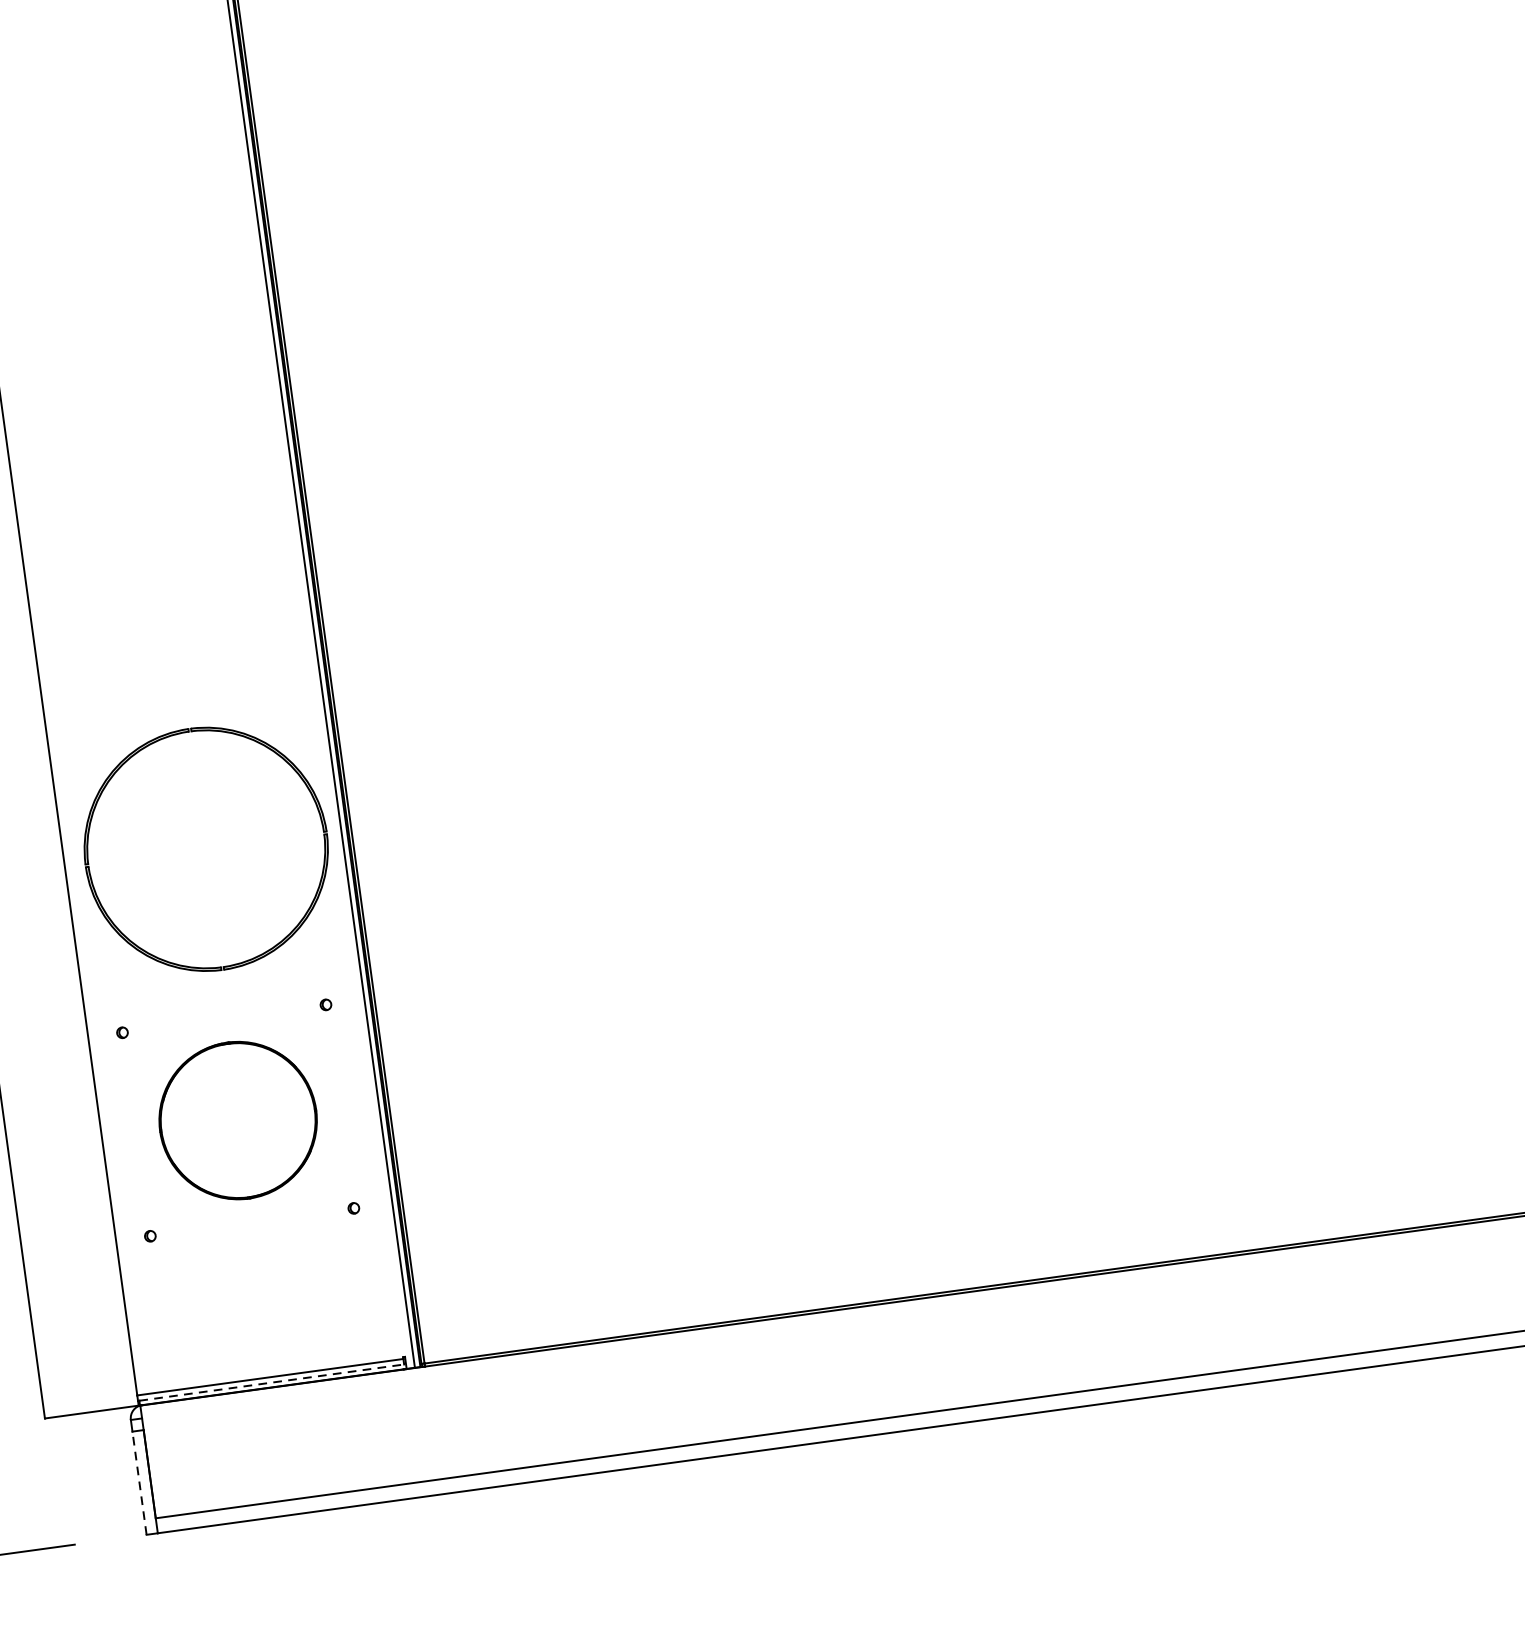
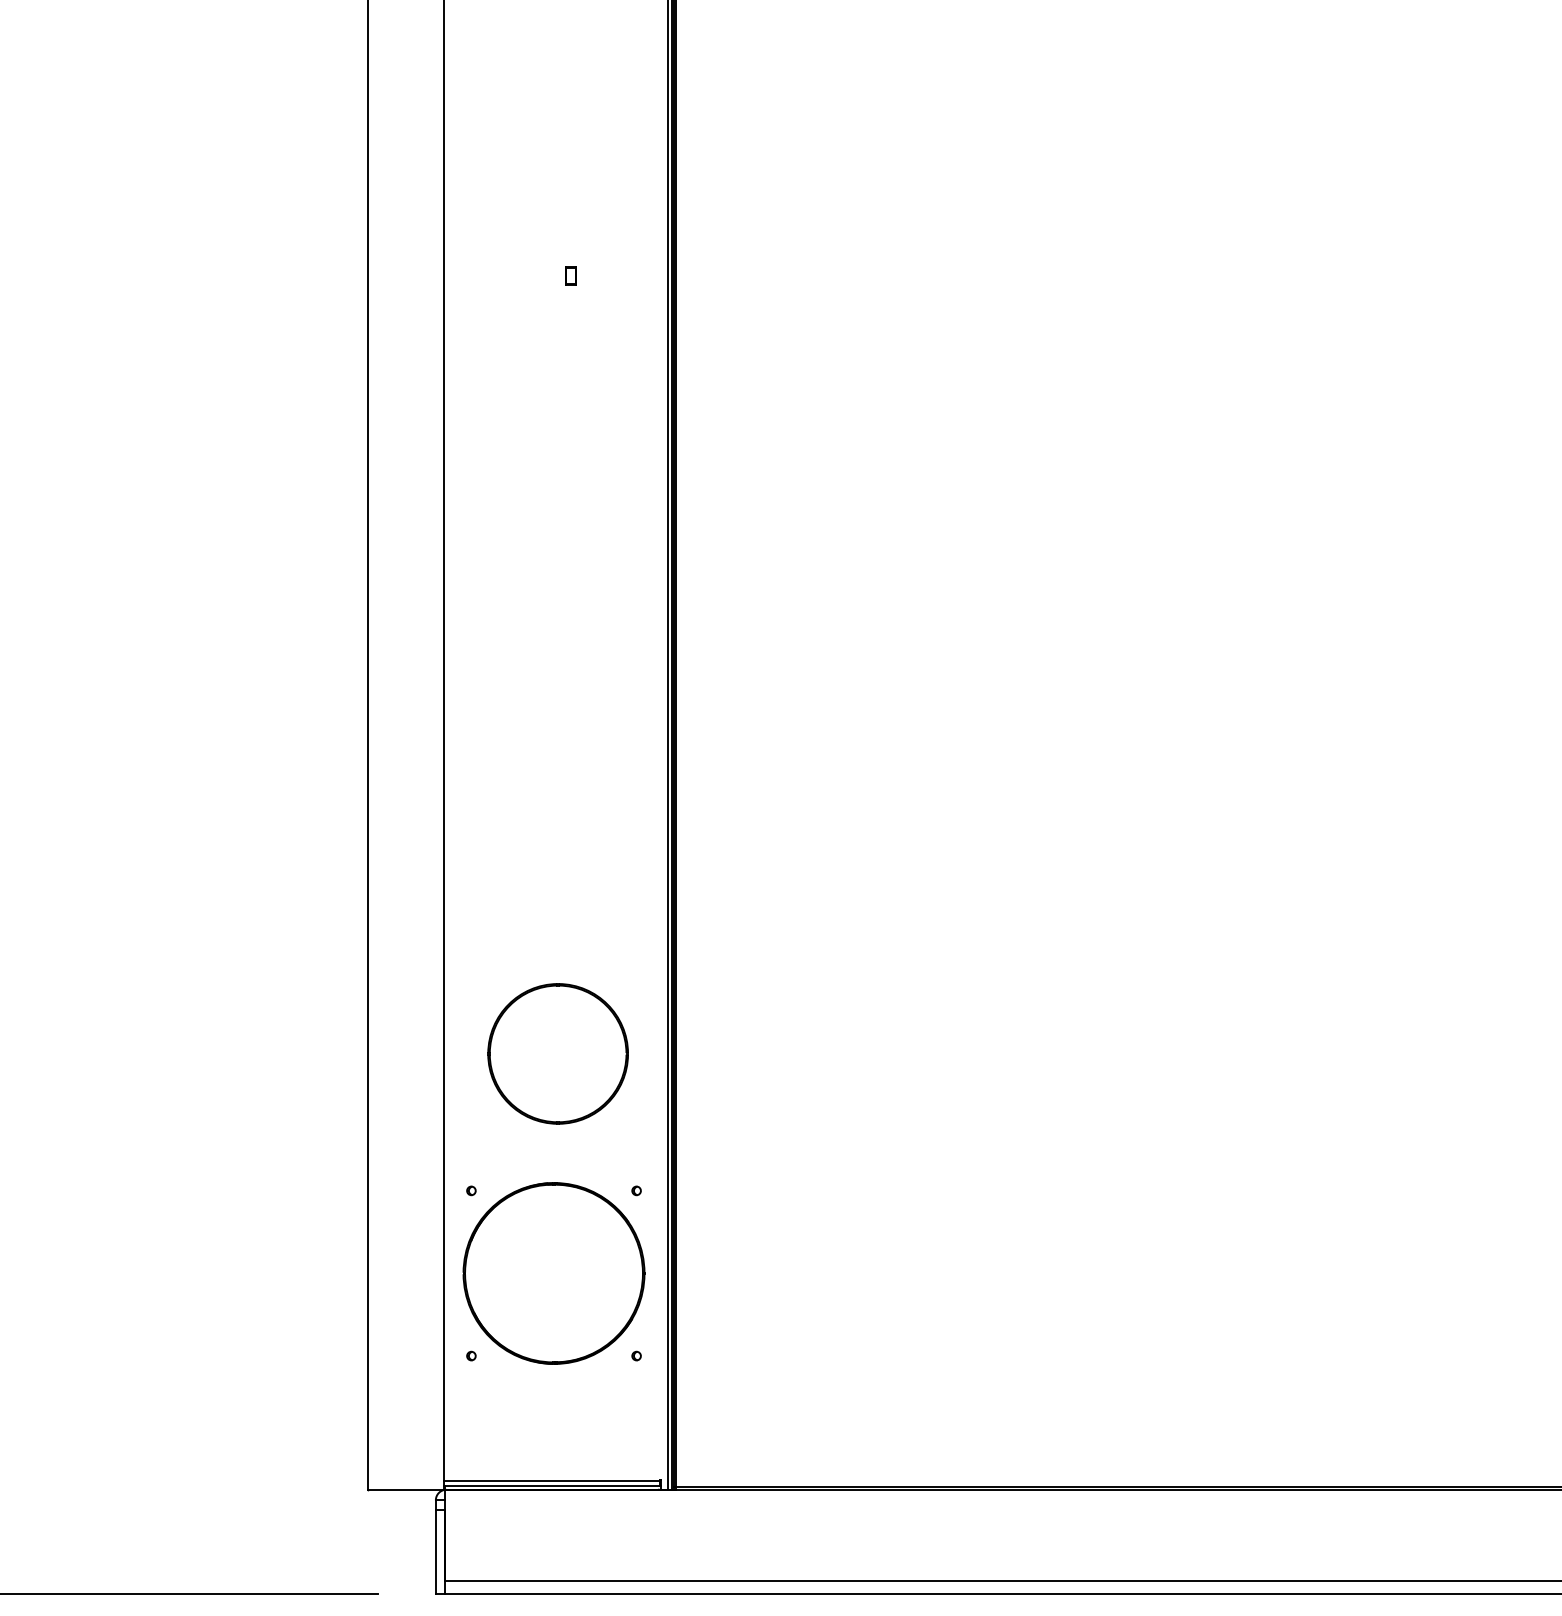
part: (205, 848) -> (557, 1053), size x0.71
part: (237, 1120) -> (553, 1273), size x1.43
line: (273, 1381) -> (553, 1485), dashed -> solid
line: (139, 1483) -> (435, 1551), dashed -> solid

